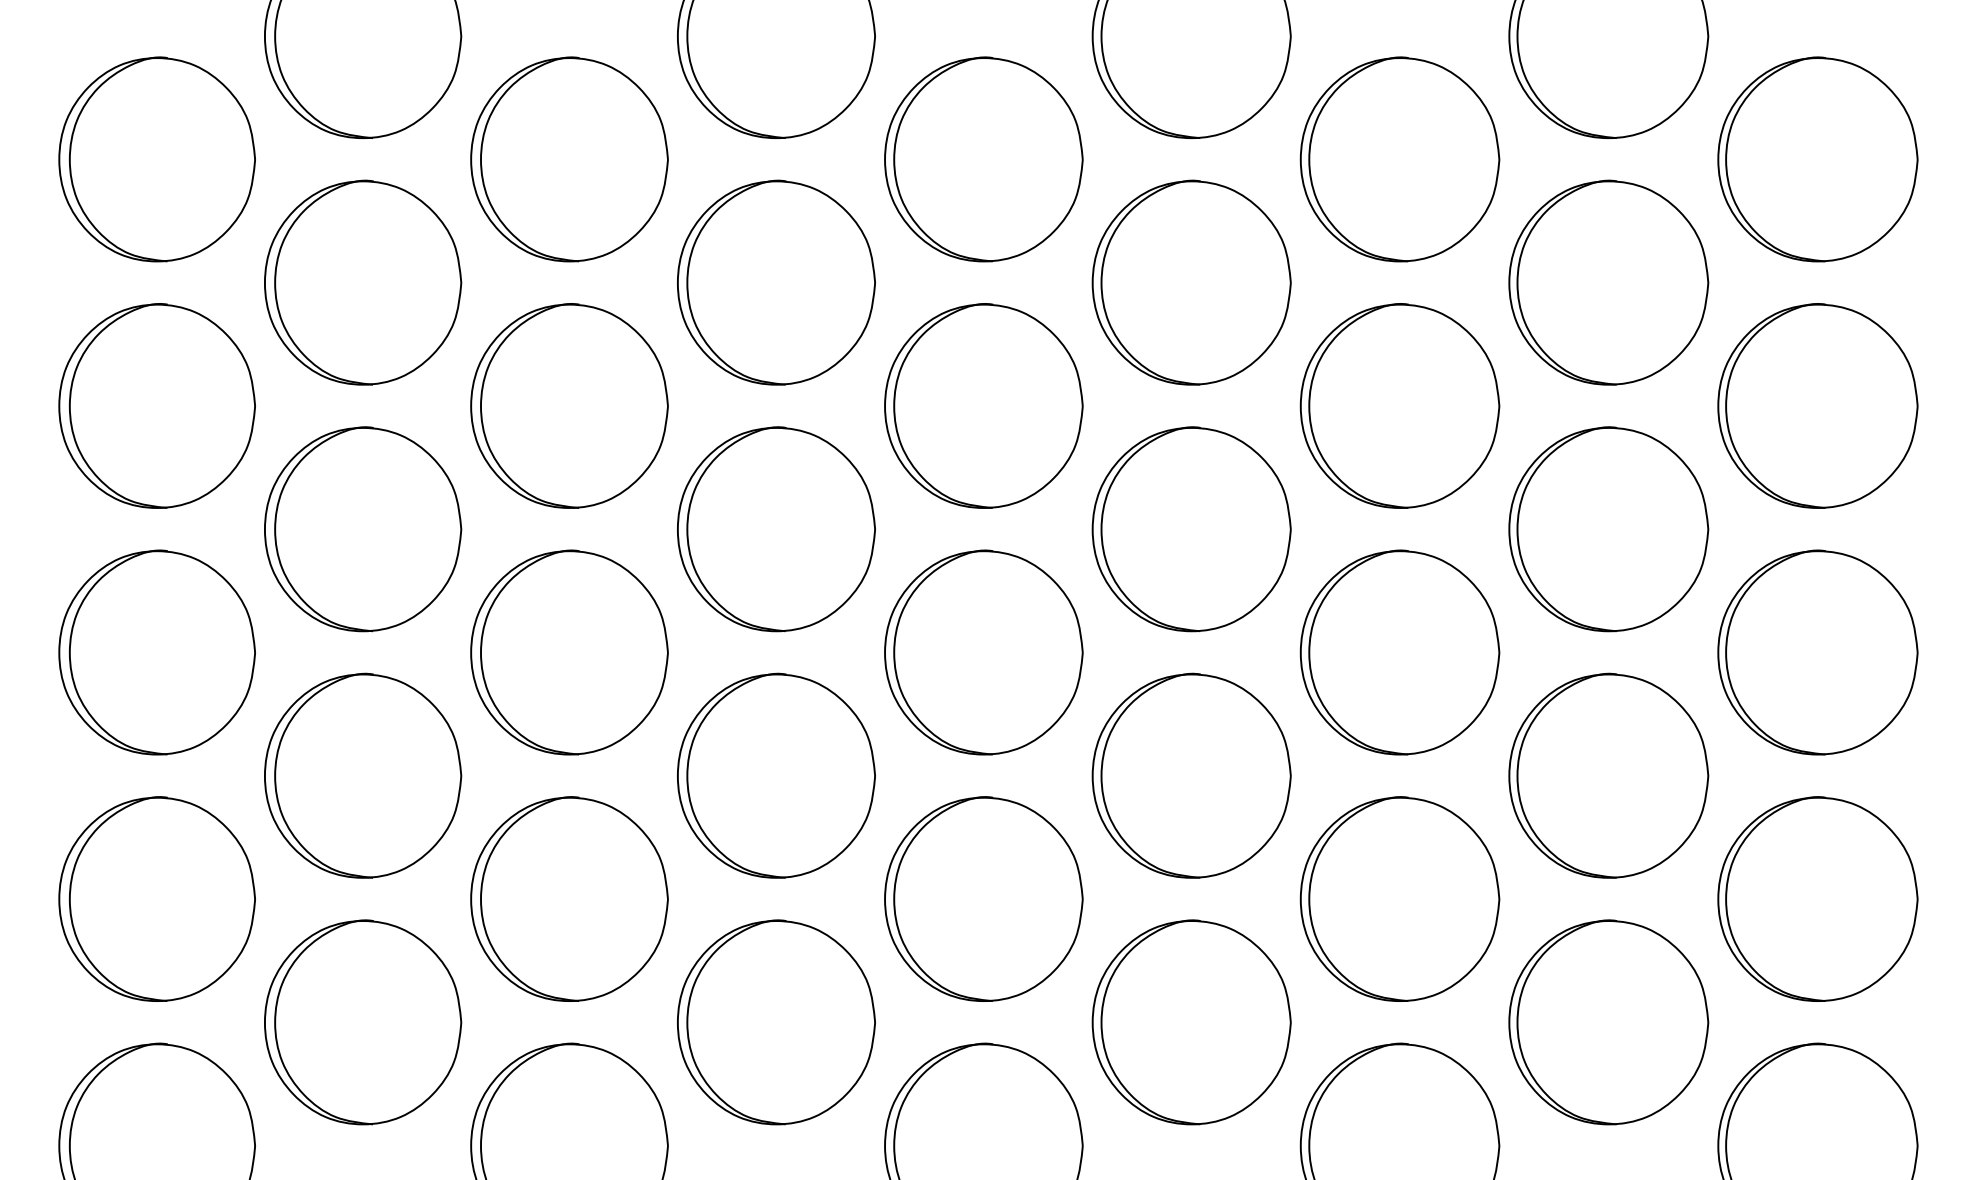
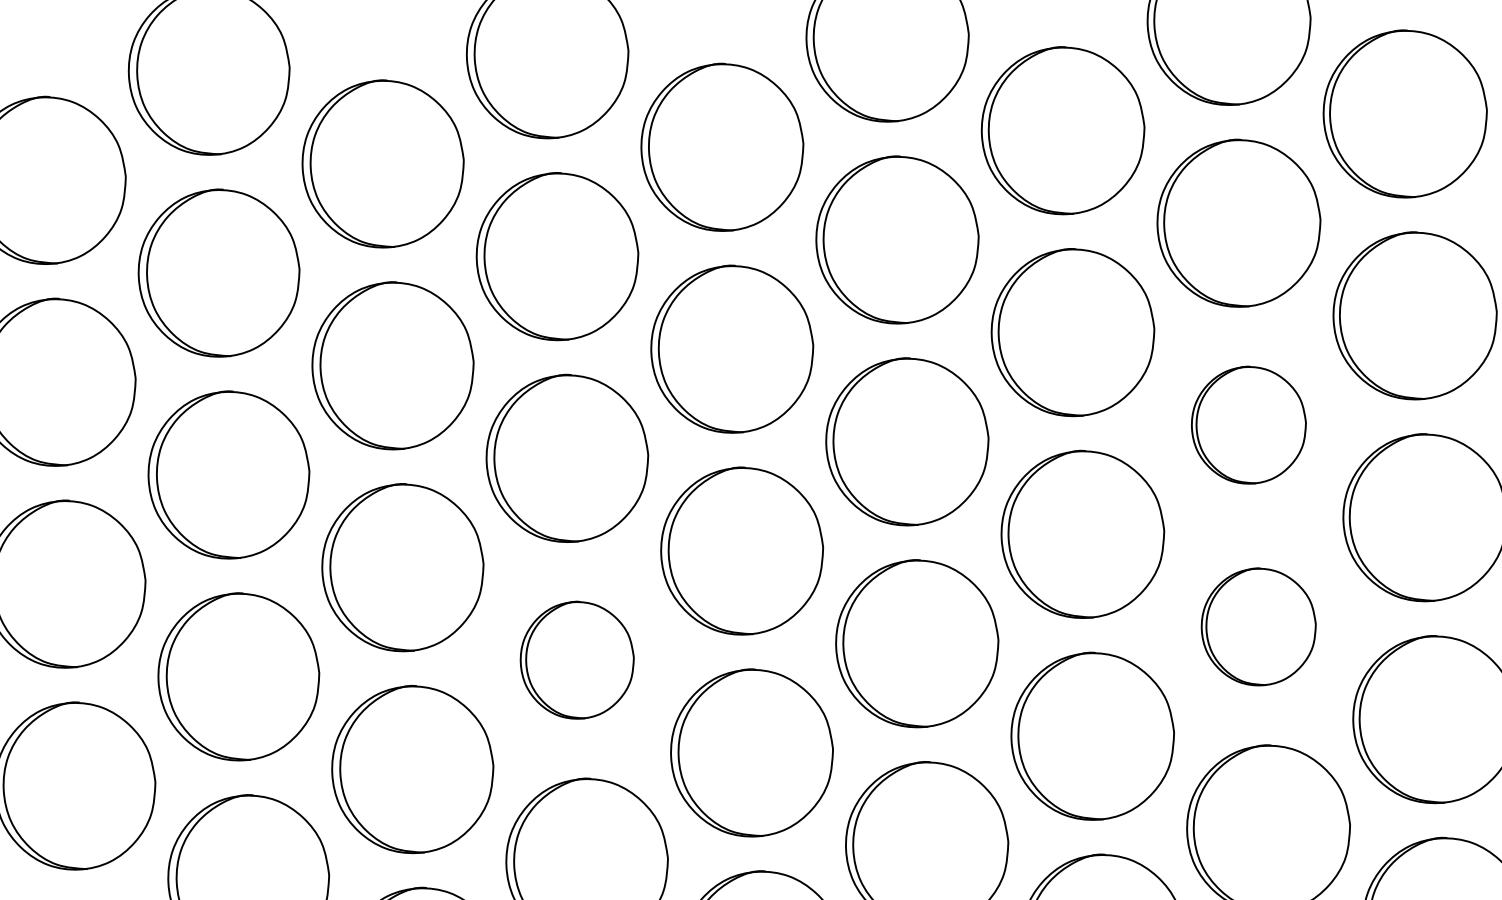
part: (1608, 529) -> (1248, 425), size x0.7
part: (776, 775) -> (577, 660), size x0.7
part: (1608, 775) -> (1258, 626), size x0.7

